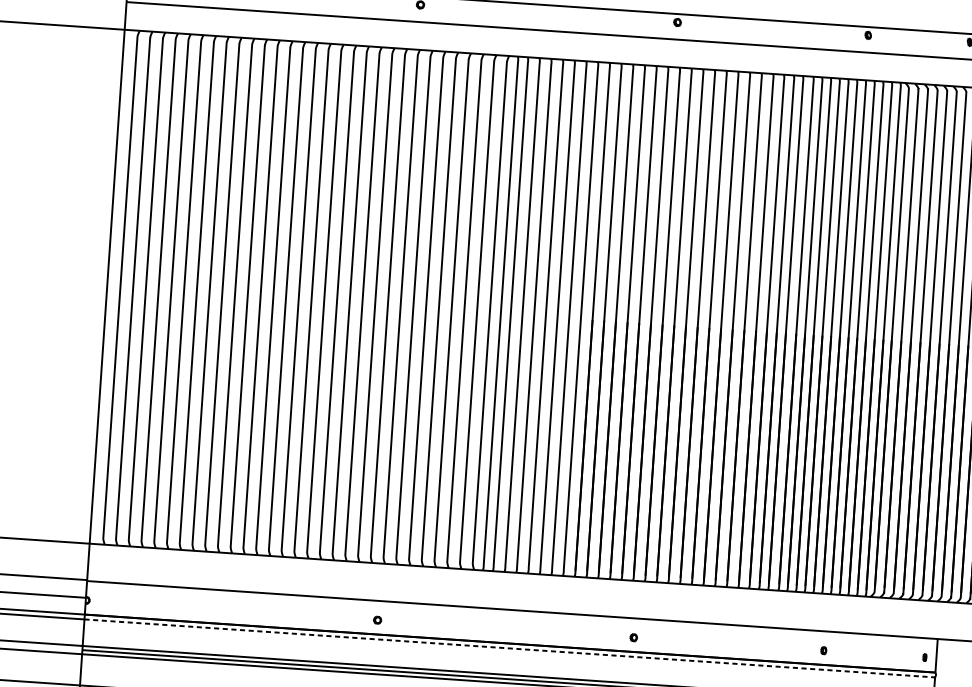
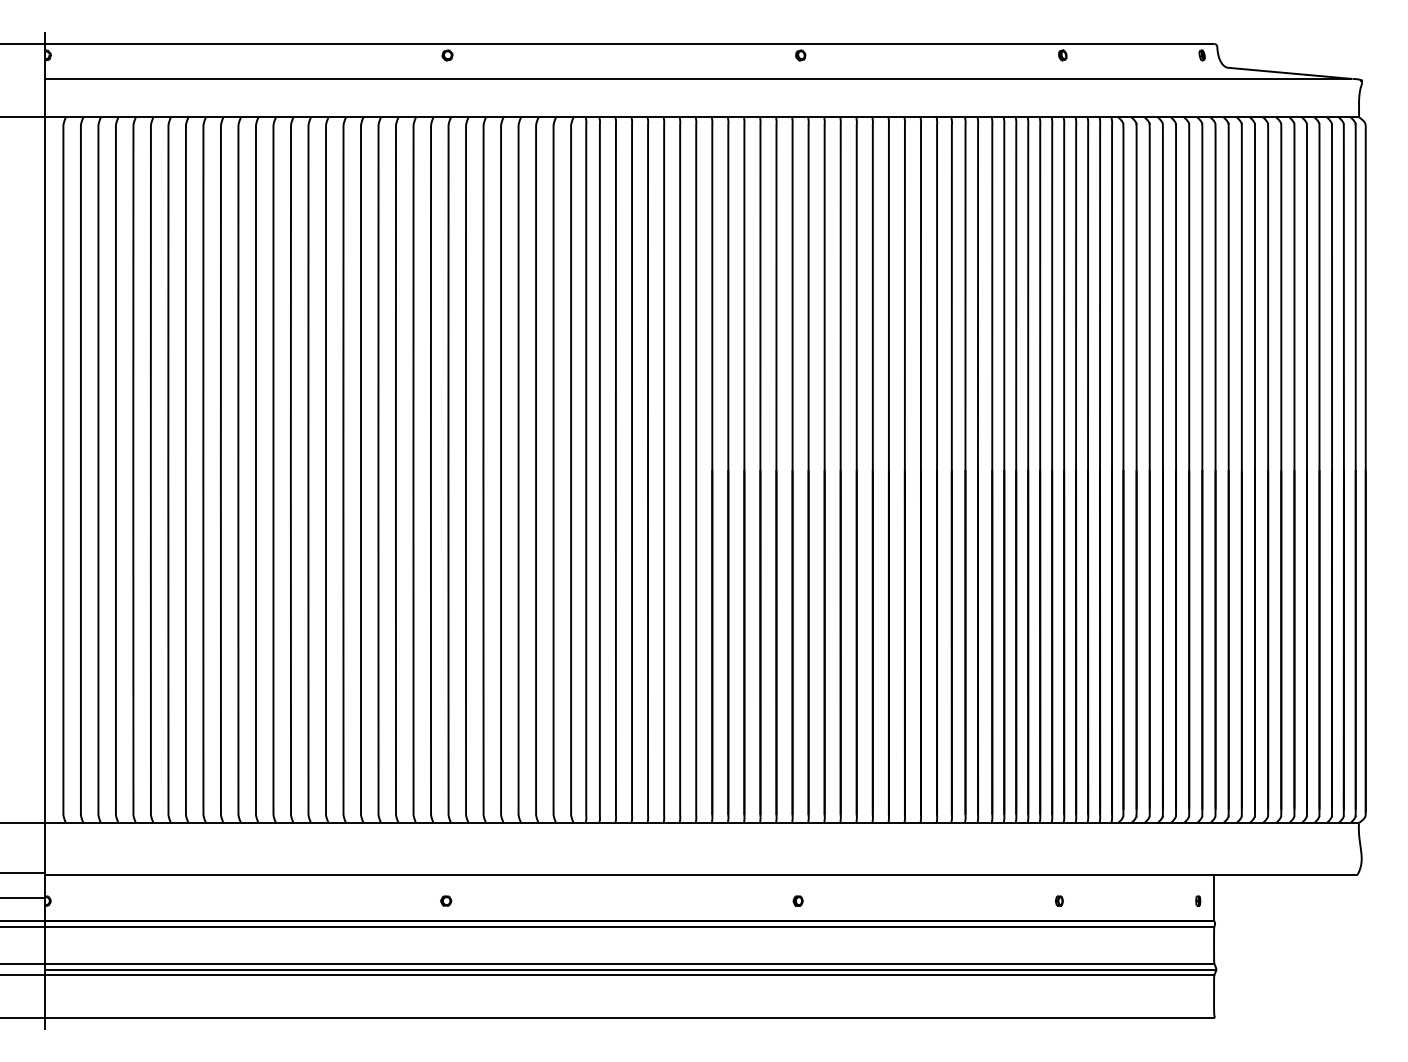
line: (510, 648) -> (630, 927), dashed -> solid

